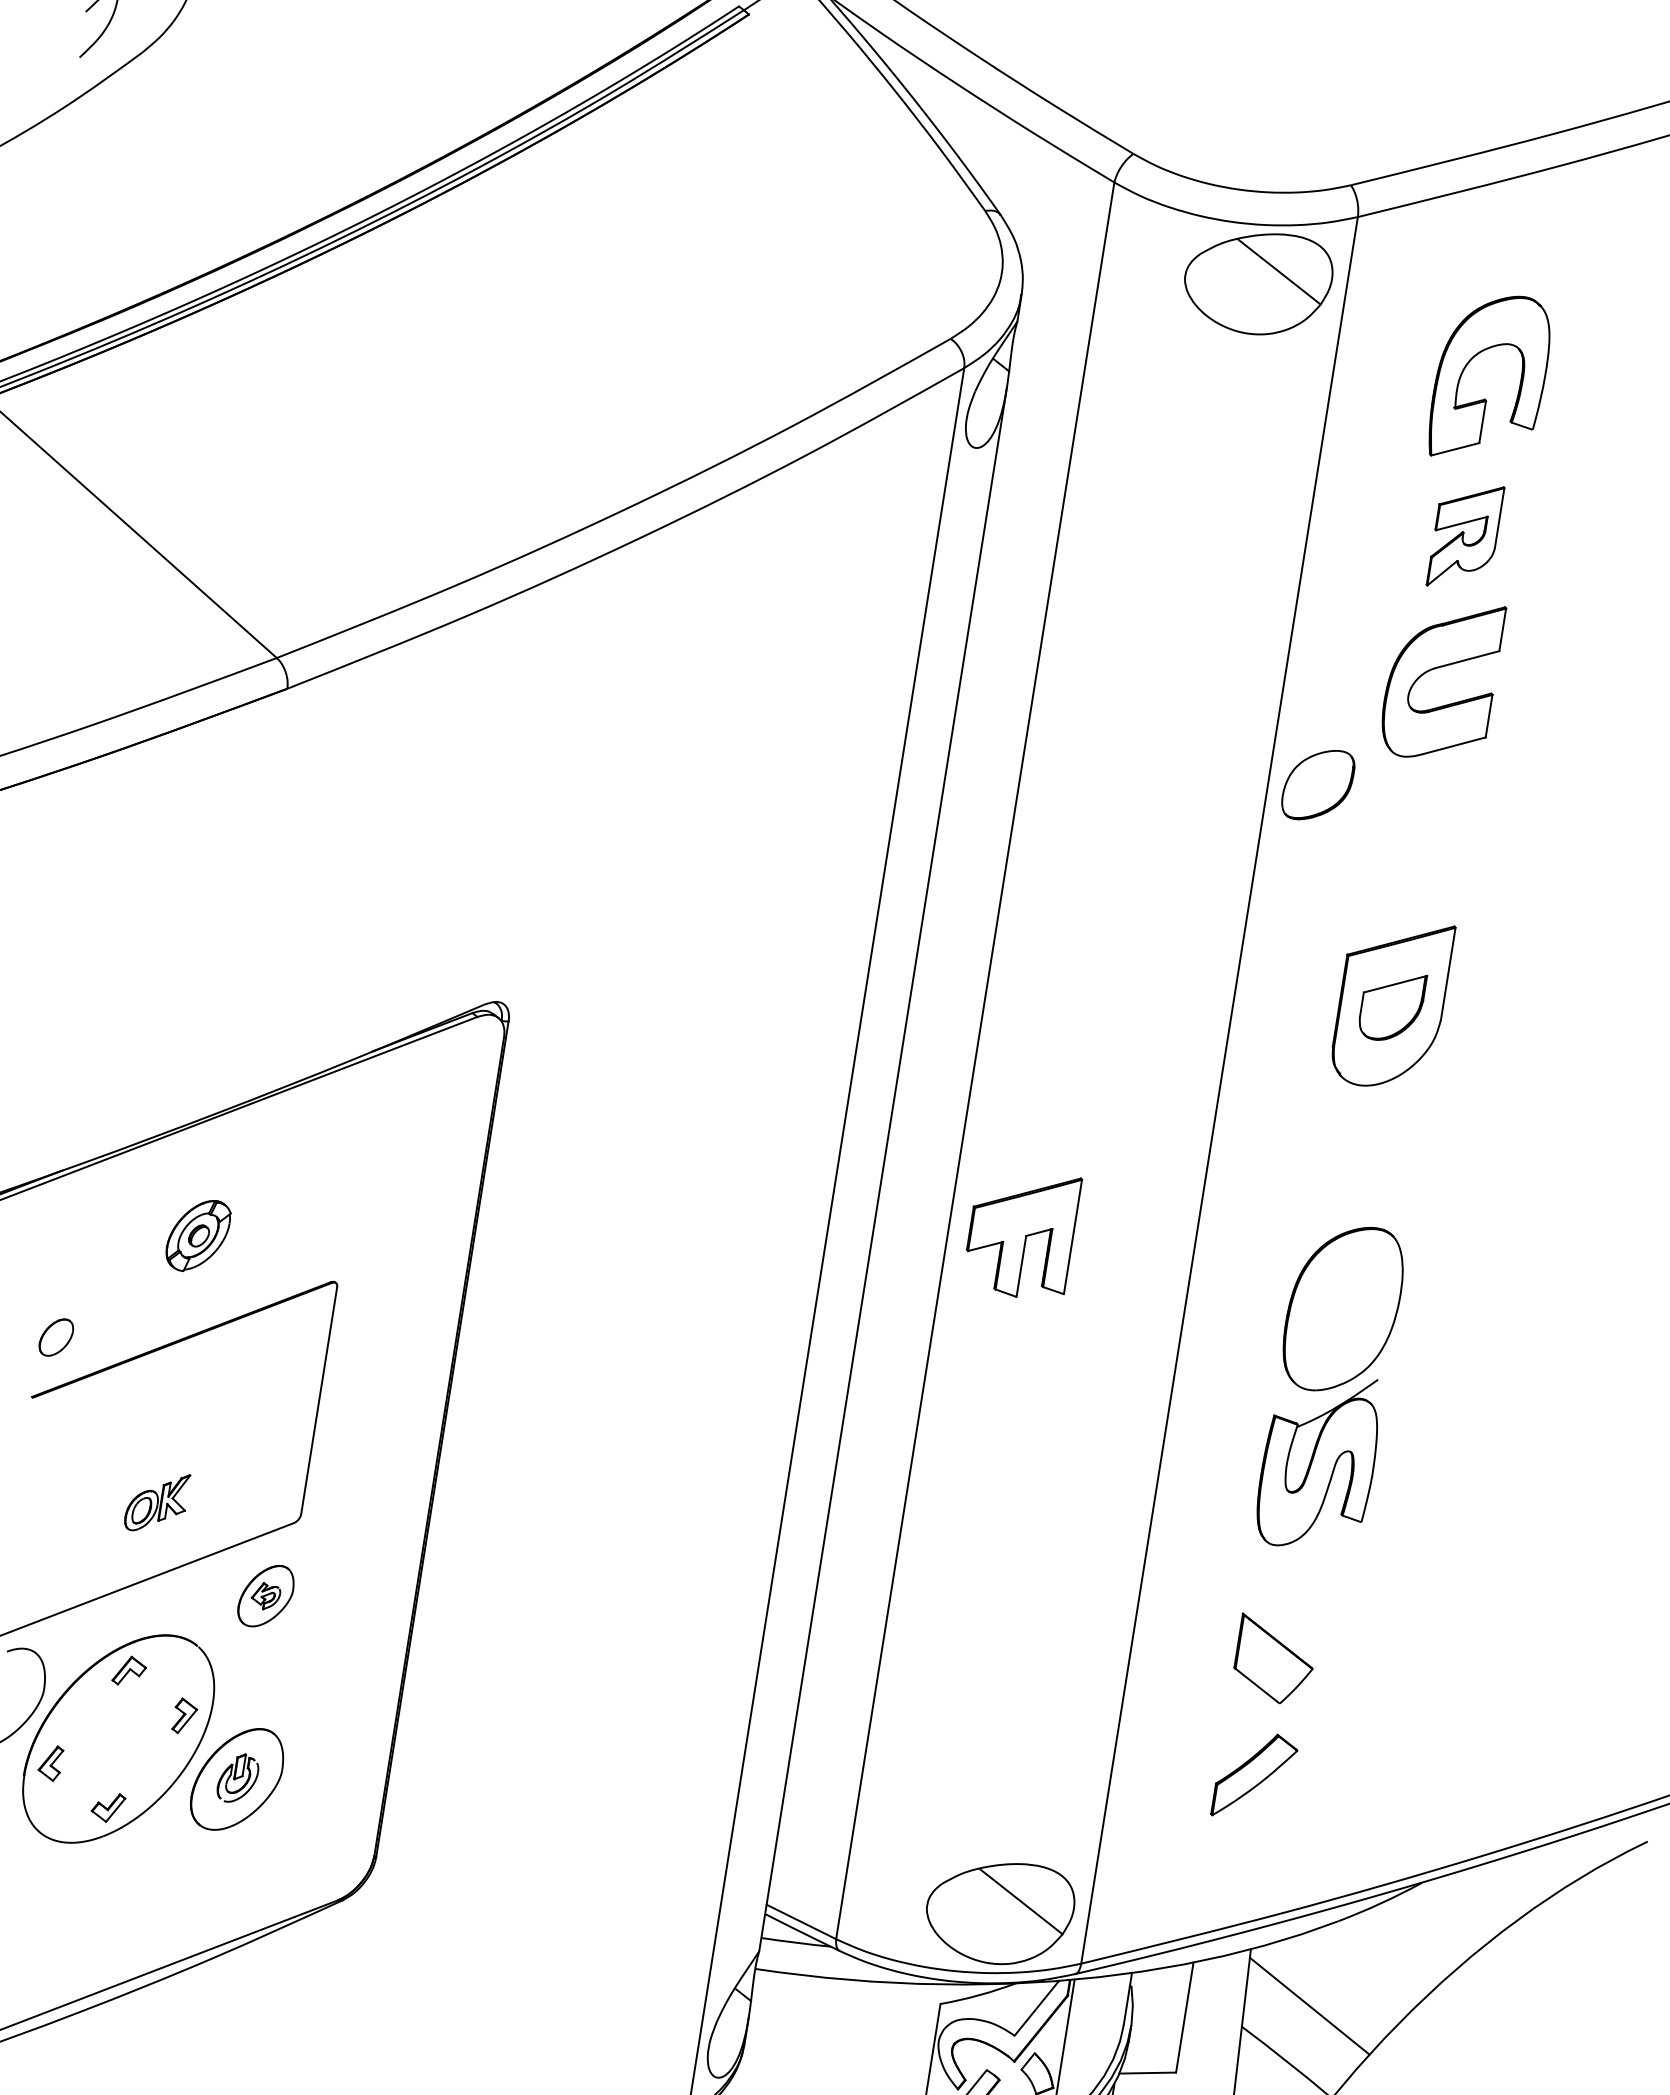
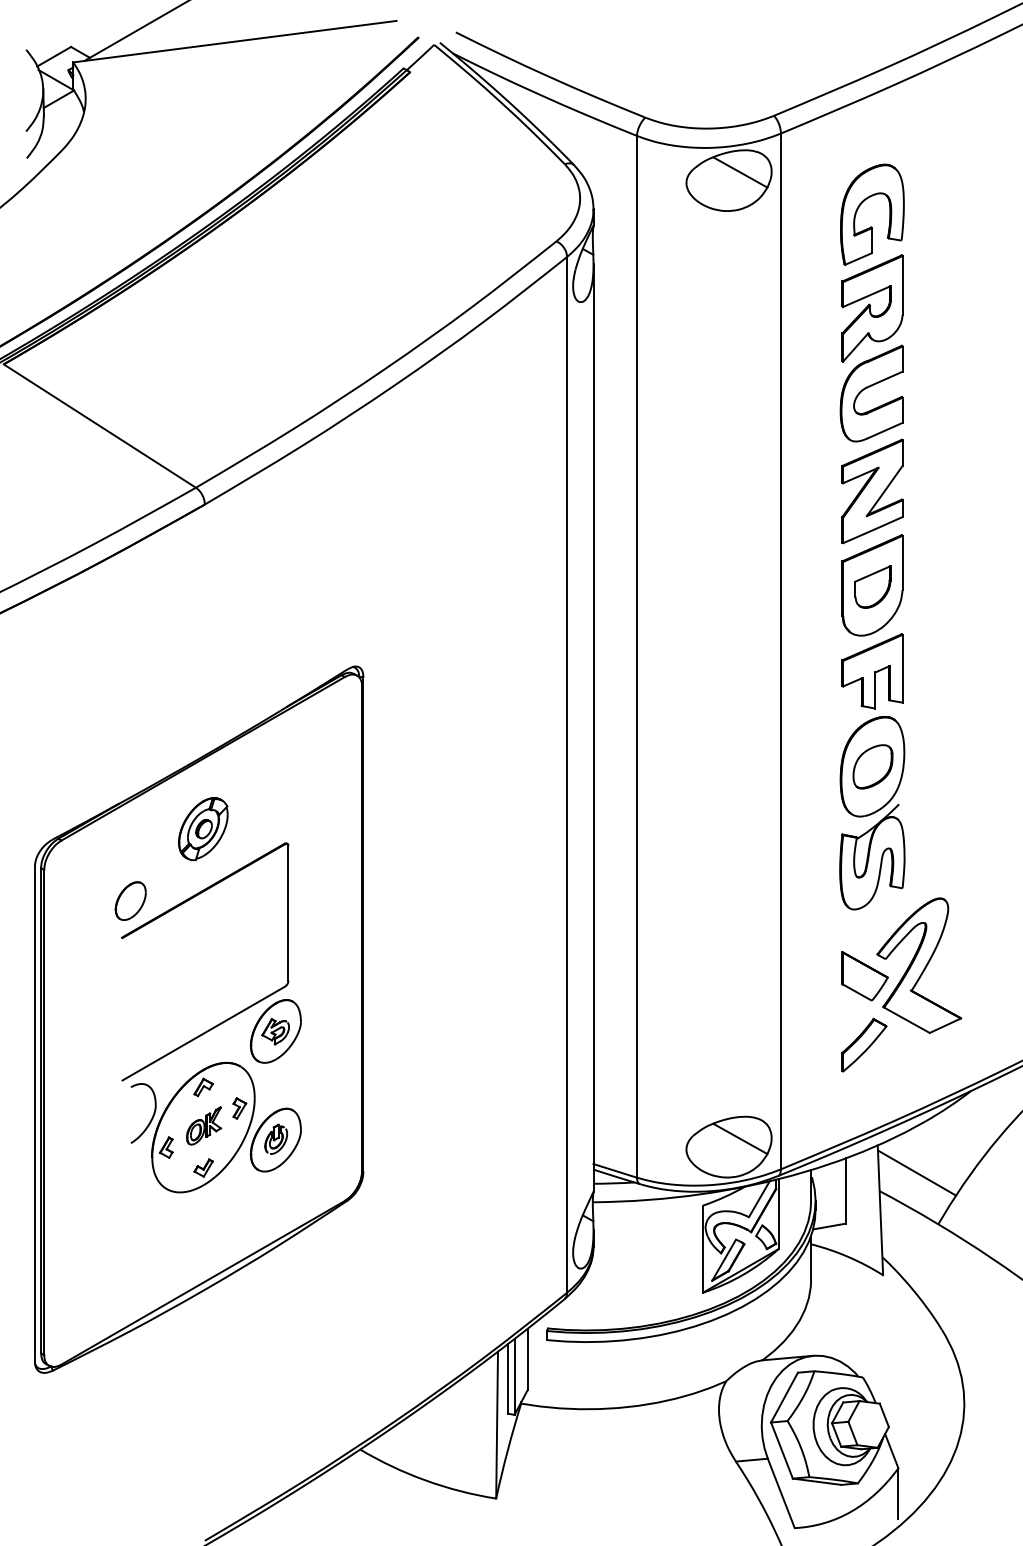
part: (1465, 536) -> (872, 308), size x1.67
part: (1317, 784) -> (872, 766), moved
part: (1416, 845) -> (872, 491), added
part: (1021, 1233) -> (872, 671), moved
part: (198, 1236) -> (203, 829), size x1.43
part: (56, 1336) -> (130, 900), size x1.67
part: (158, 1501) -> (204, 1125), moved
part: (265, 1596) -> (275, 1031), size x1.67
part: (1369, 1656) -> (919, 965), added

